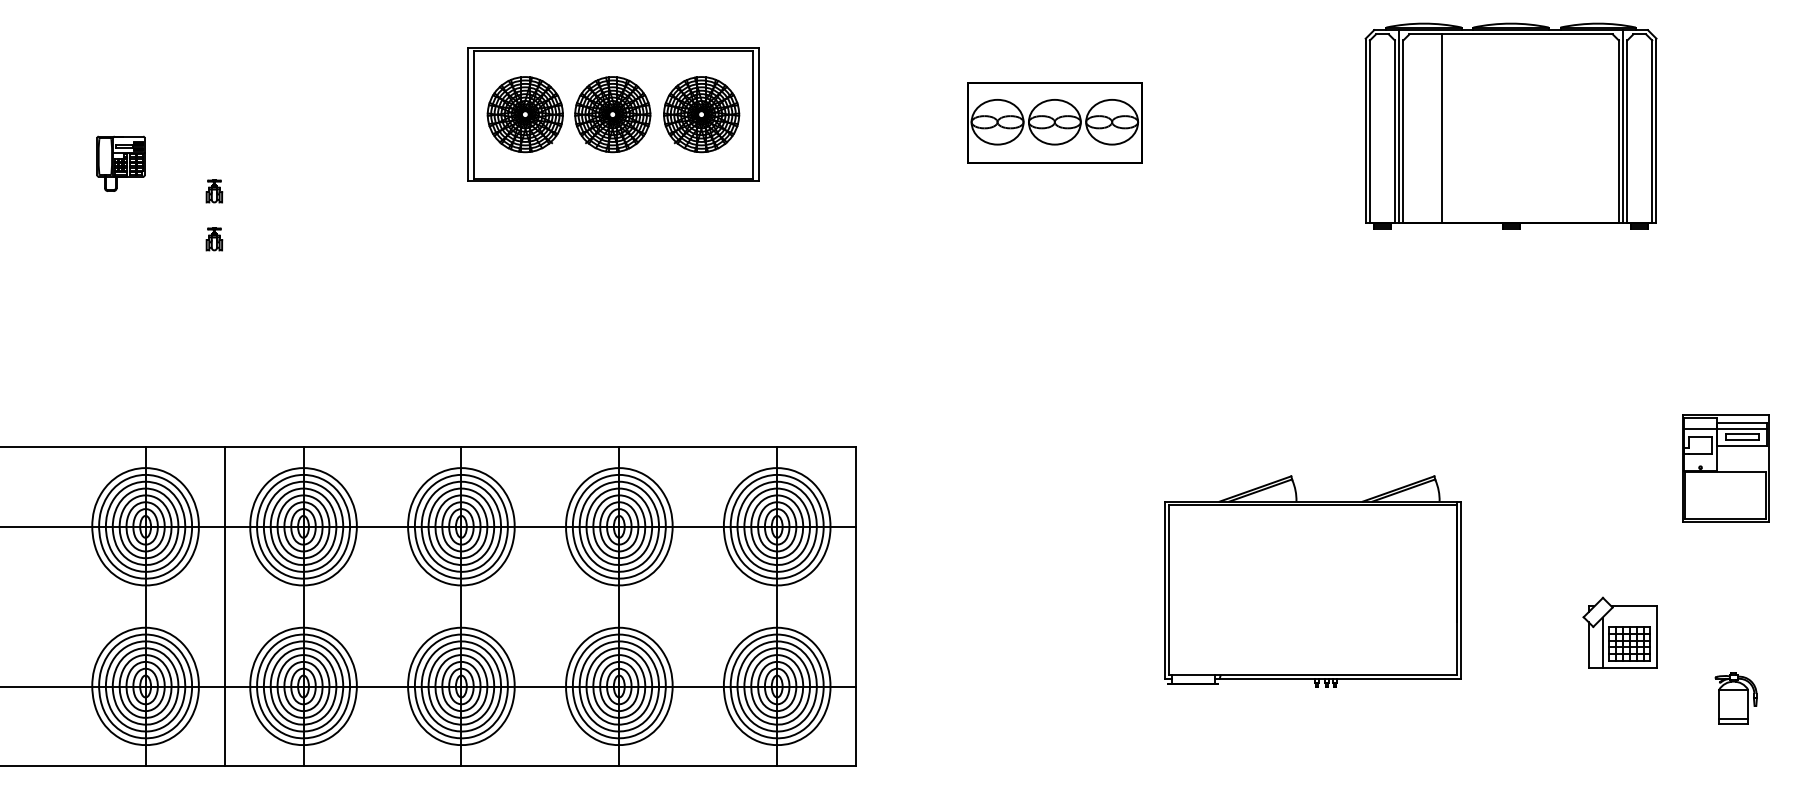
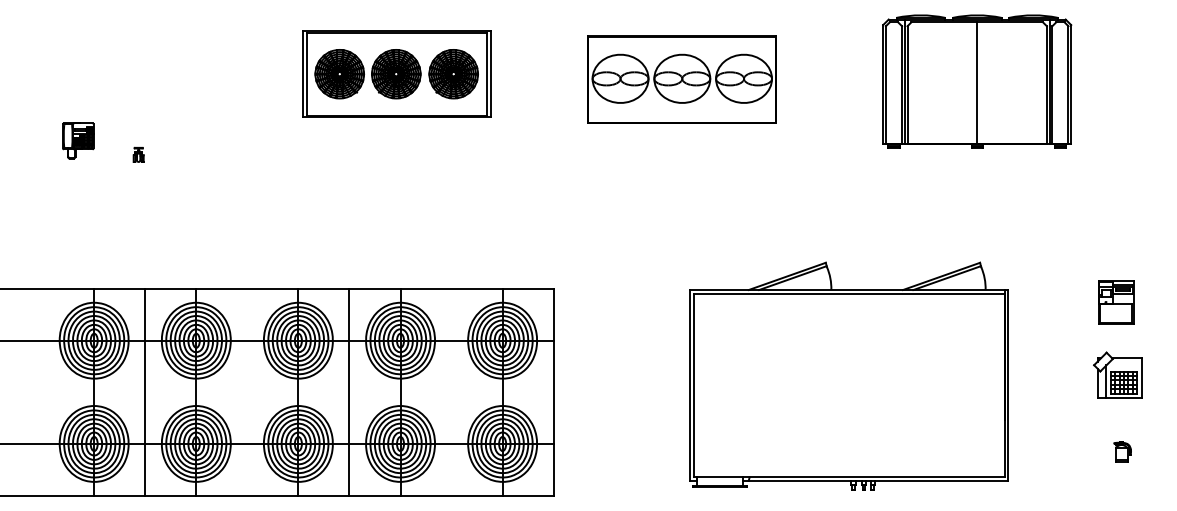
part: (1053, 122) -> (681, 79), size x1.67
line: (1441, 129) -> (977, 83), moved
part: (121, 163) -> (78, 140), moved
part: (214, 190) -> (138, 123), removed
part: (1726, 467) -> (1116, 302), size x0.62
part: (1312, 580) -> (848, 375), size x1.67
line: (540, 606) -> (349, 392), added
part: (1619, 631) -> (1117, 374), moved
part: (1735, 698) -> (1122, 451), size x0.62

